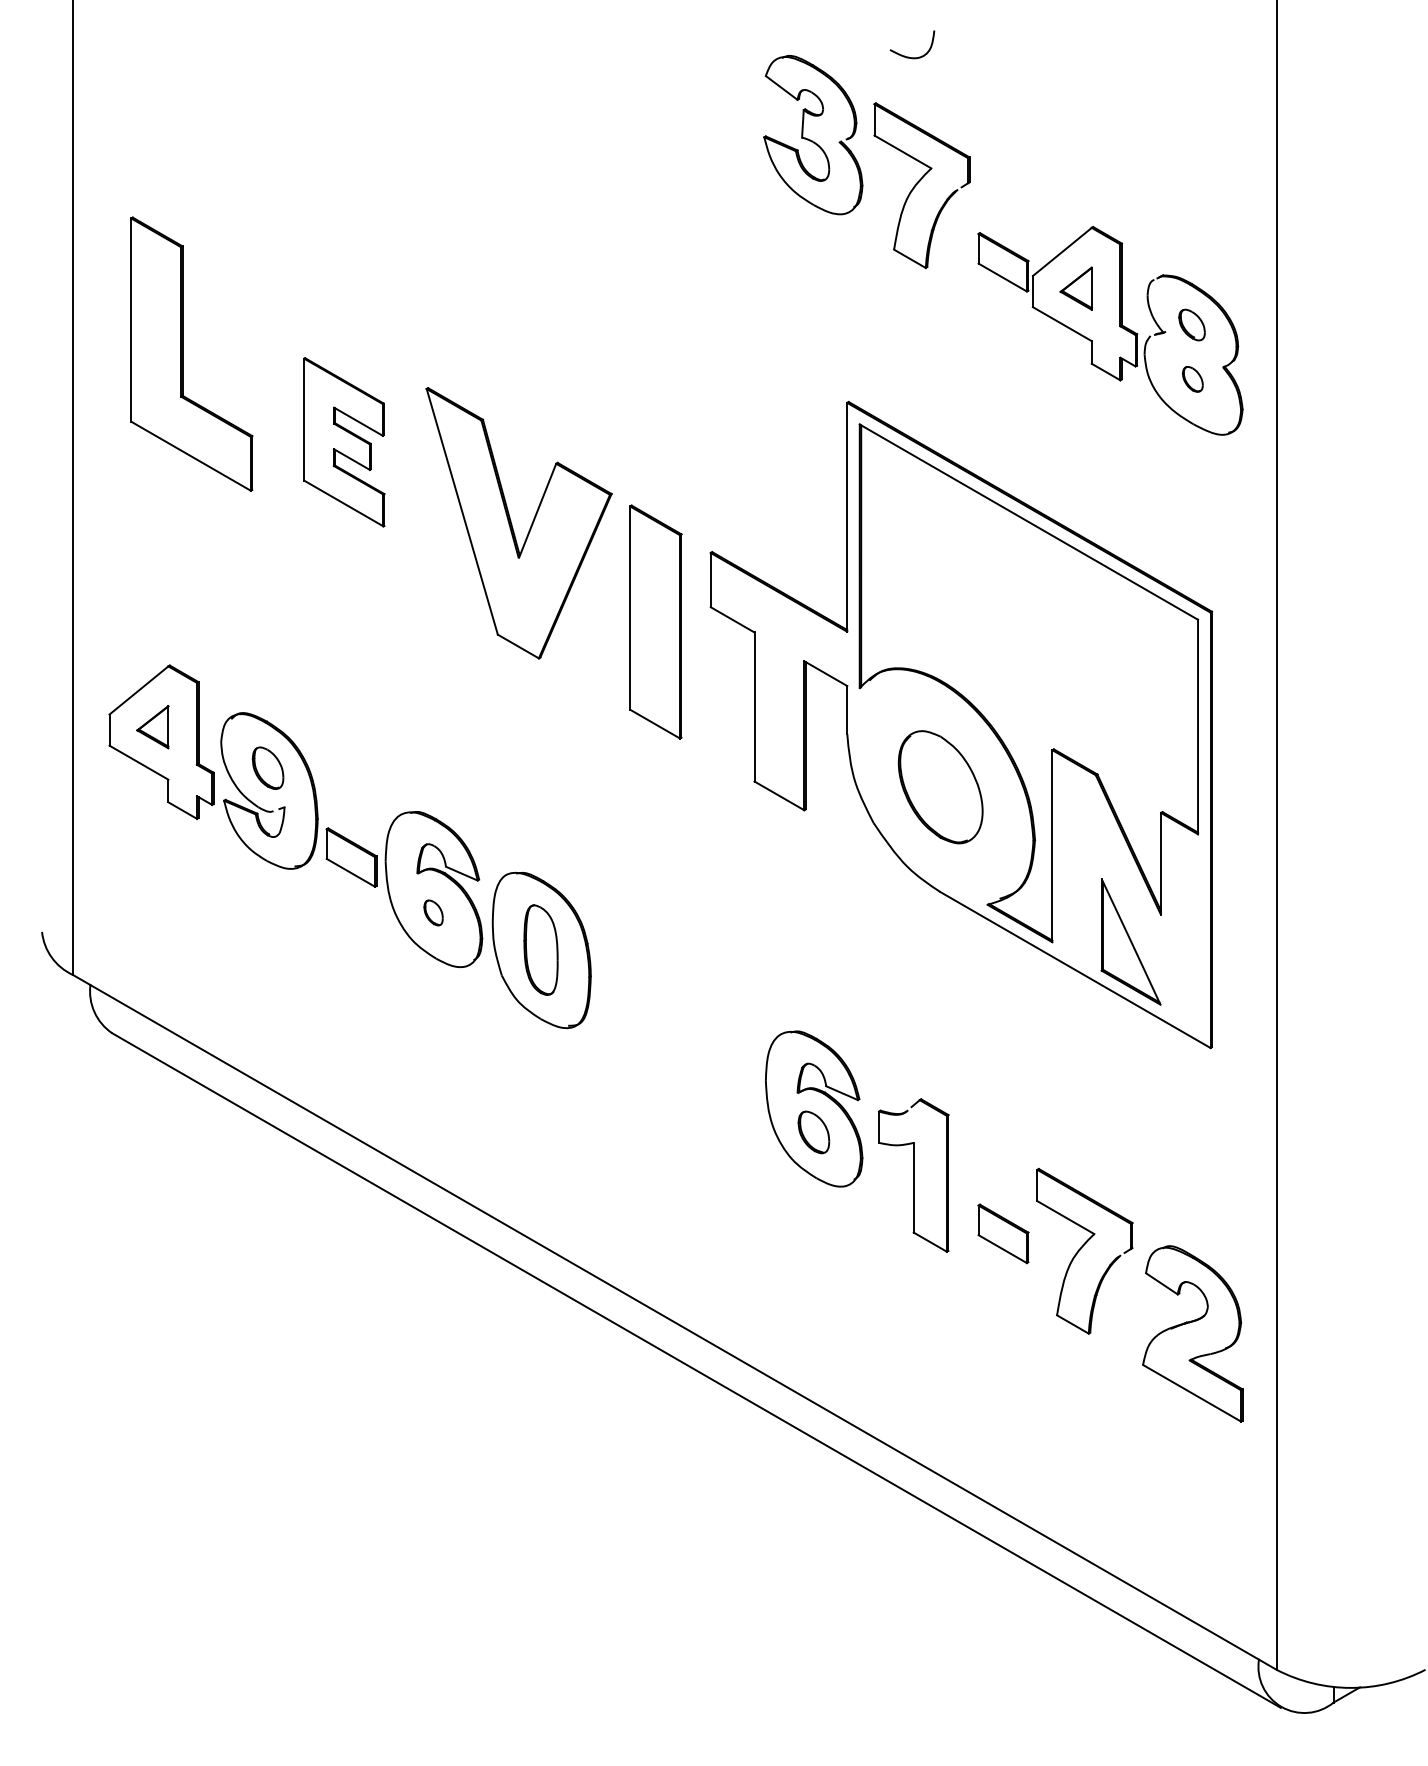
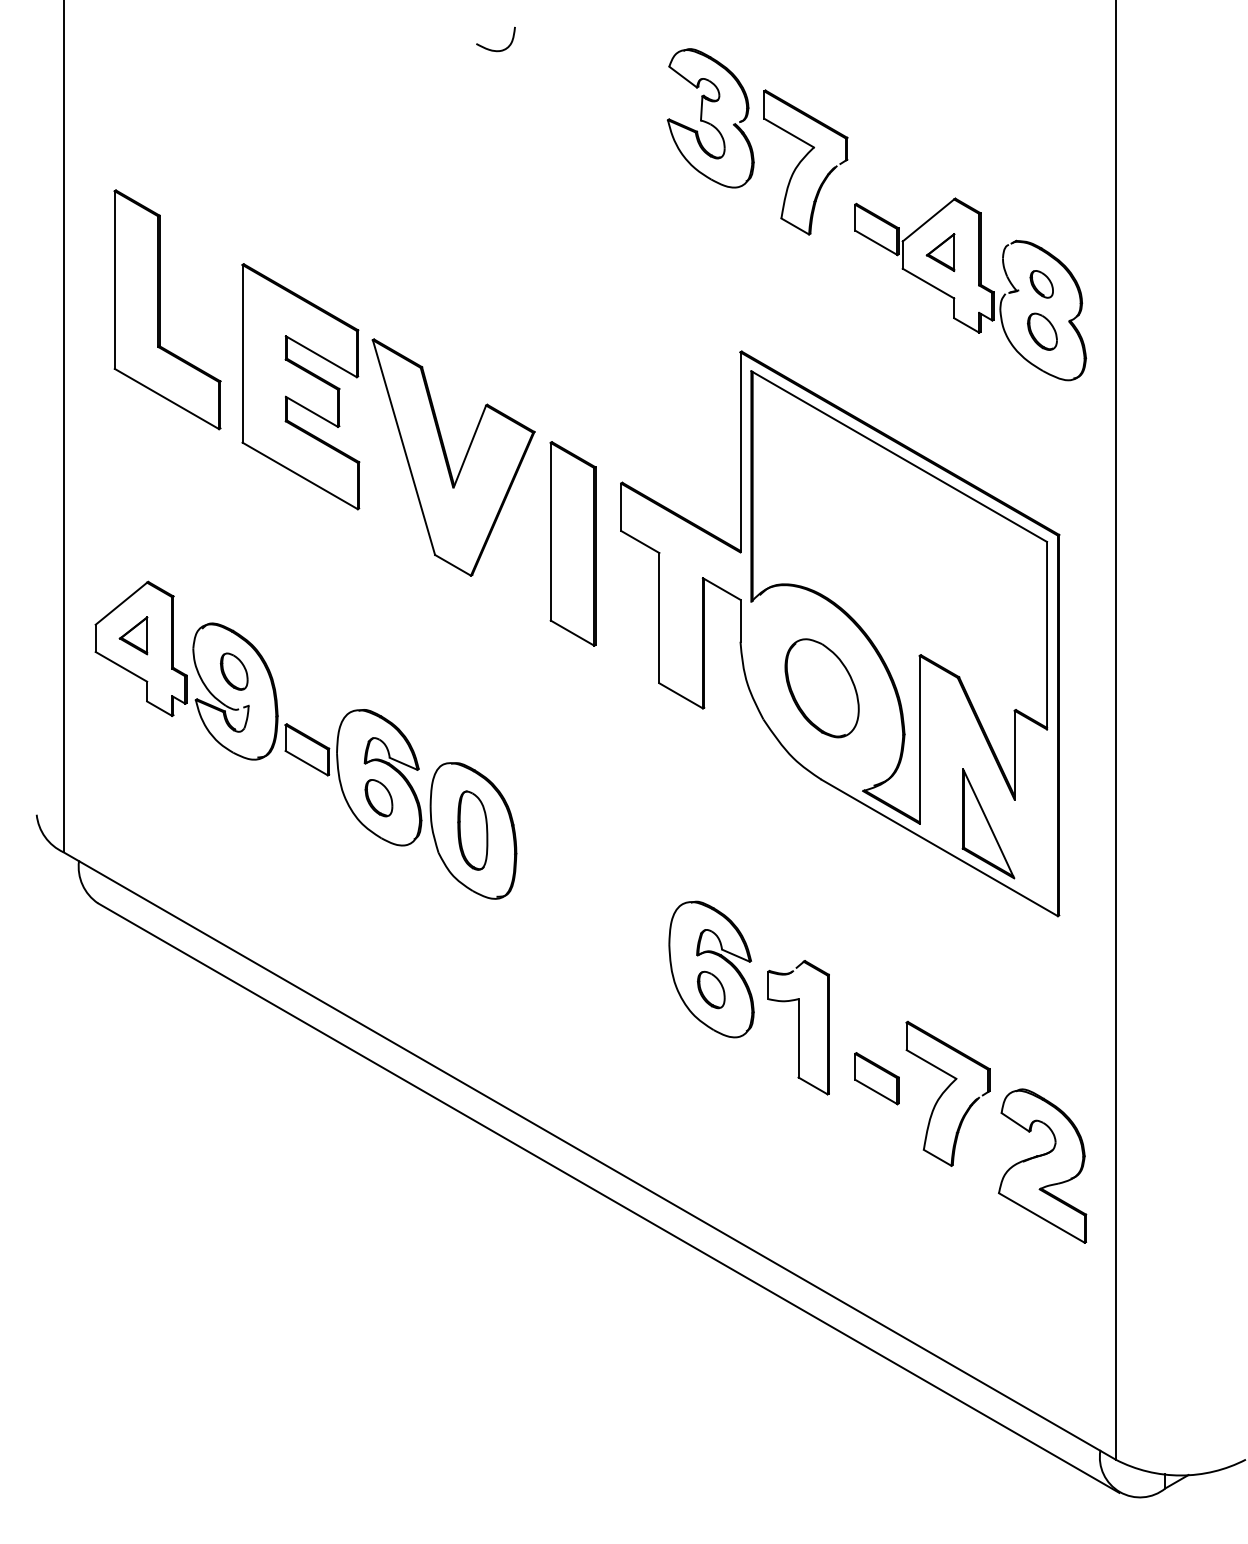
curve: (908, 56) -> (492, 49), moved
part: (1192, 379) -> (1042, 331), size x1.67
part: (344, 442) -> (301, 387), size x1.67
part: (433, 912) -> (378, 797), size x1.67

